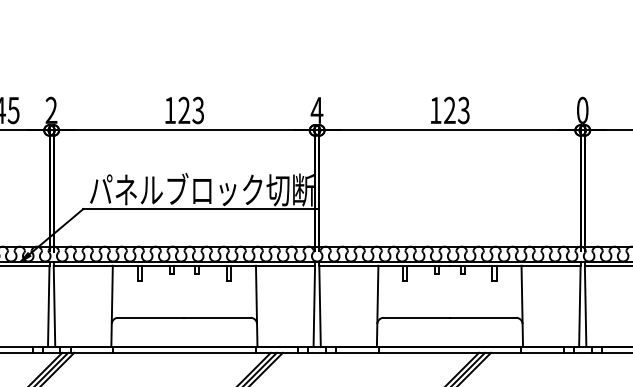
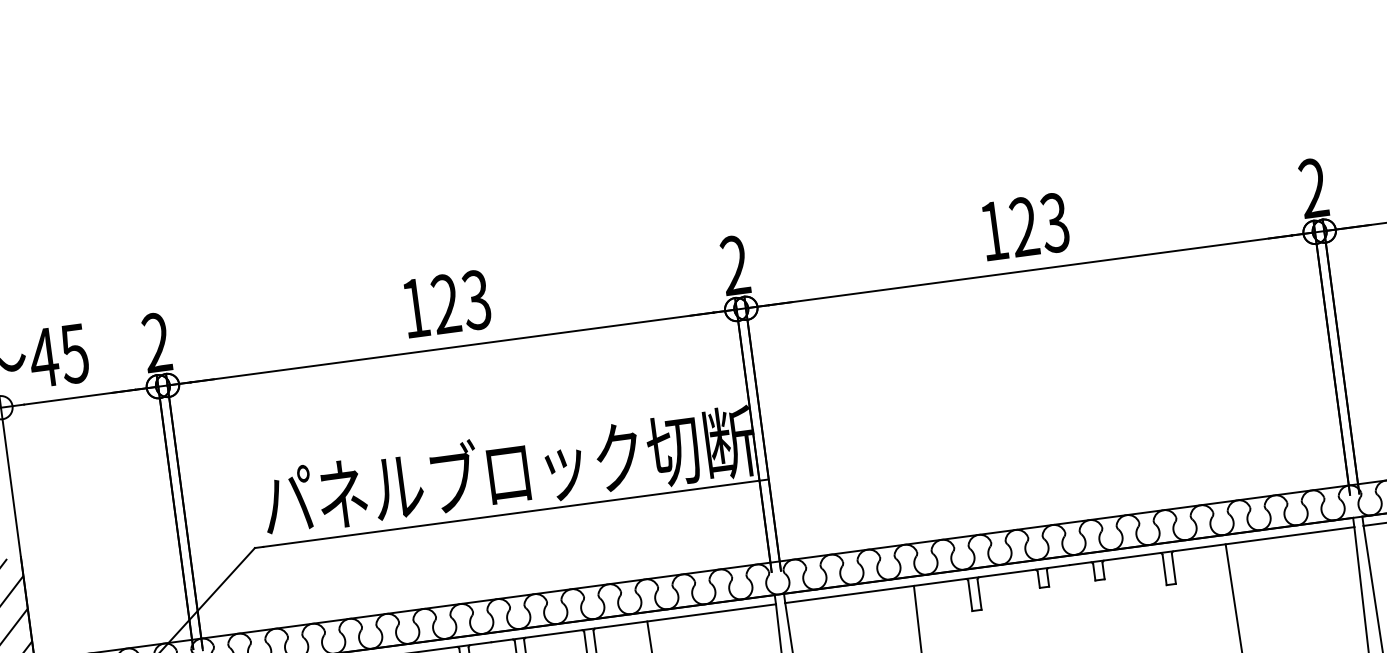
text: (316, 109) -> (733, 263), 4 -> 2
text: (582, 109) -> (1313, 186), 0 -> 2

